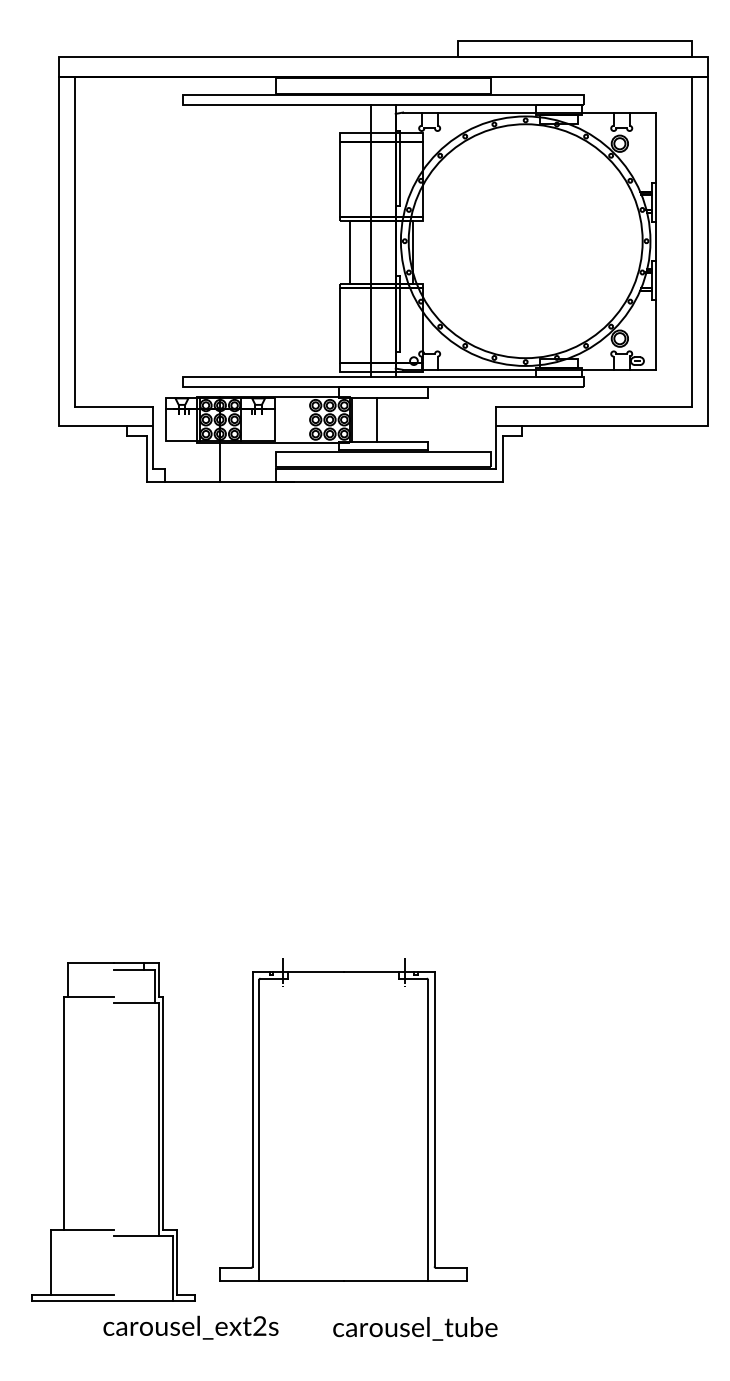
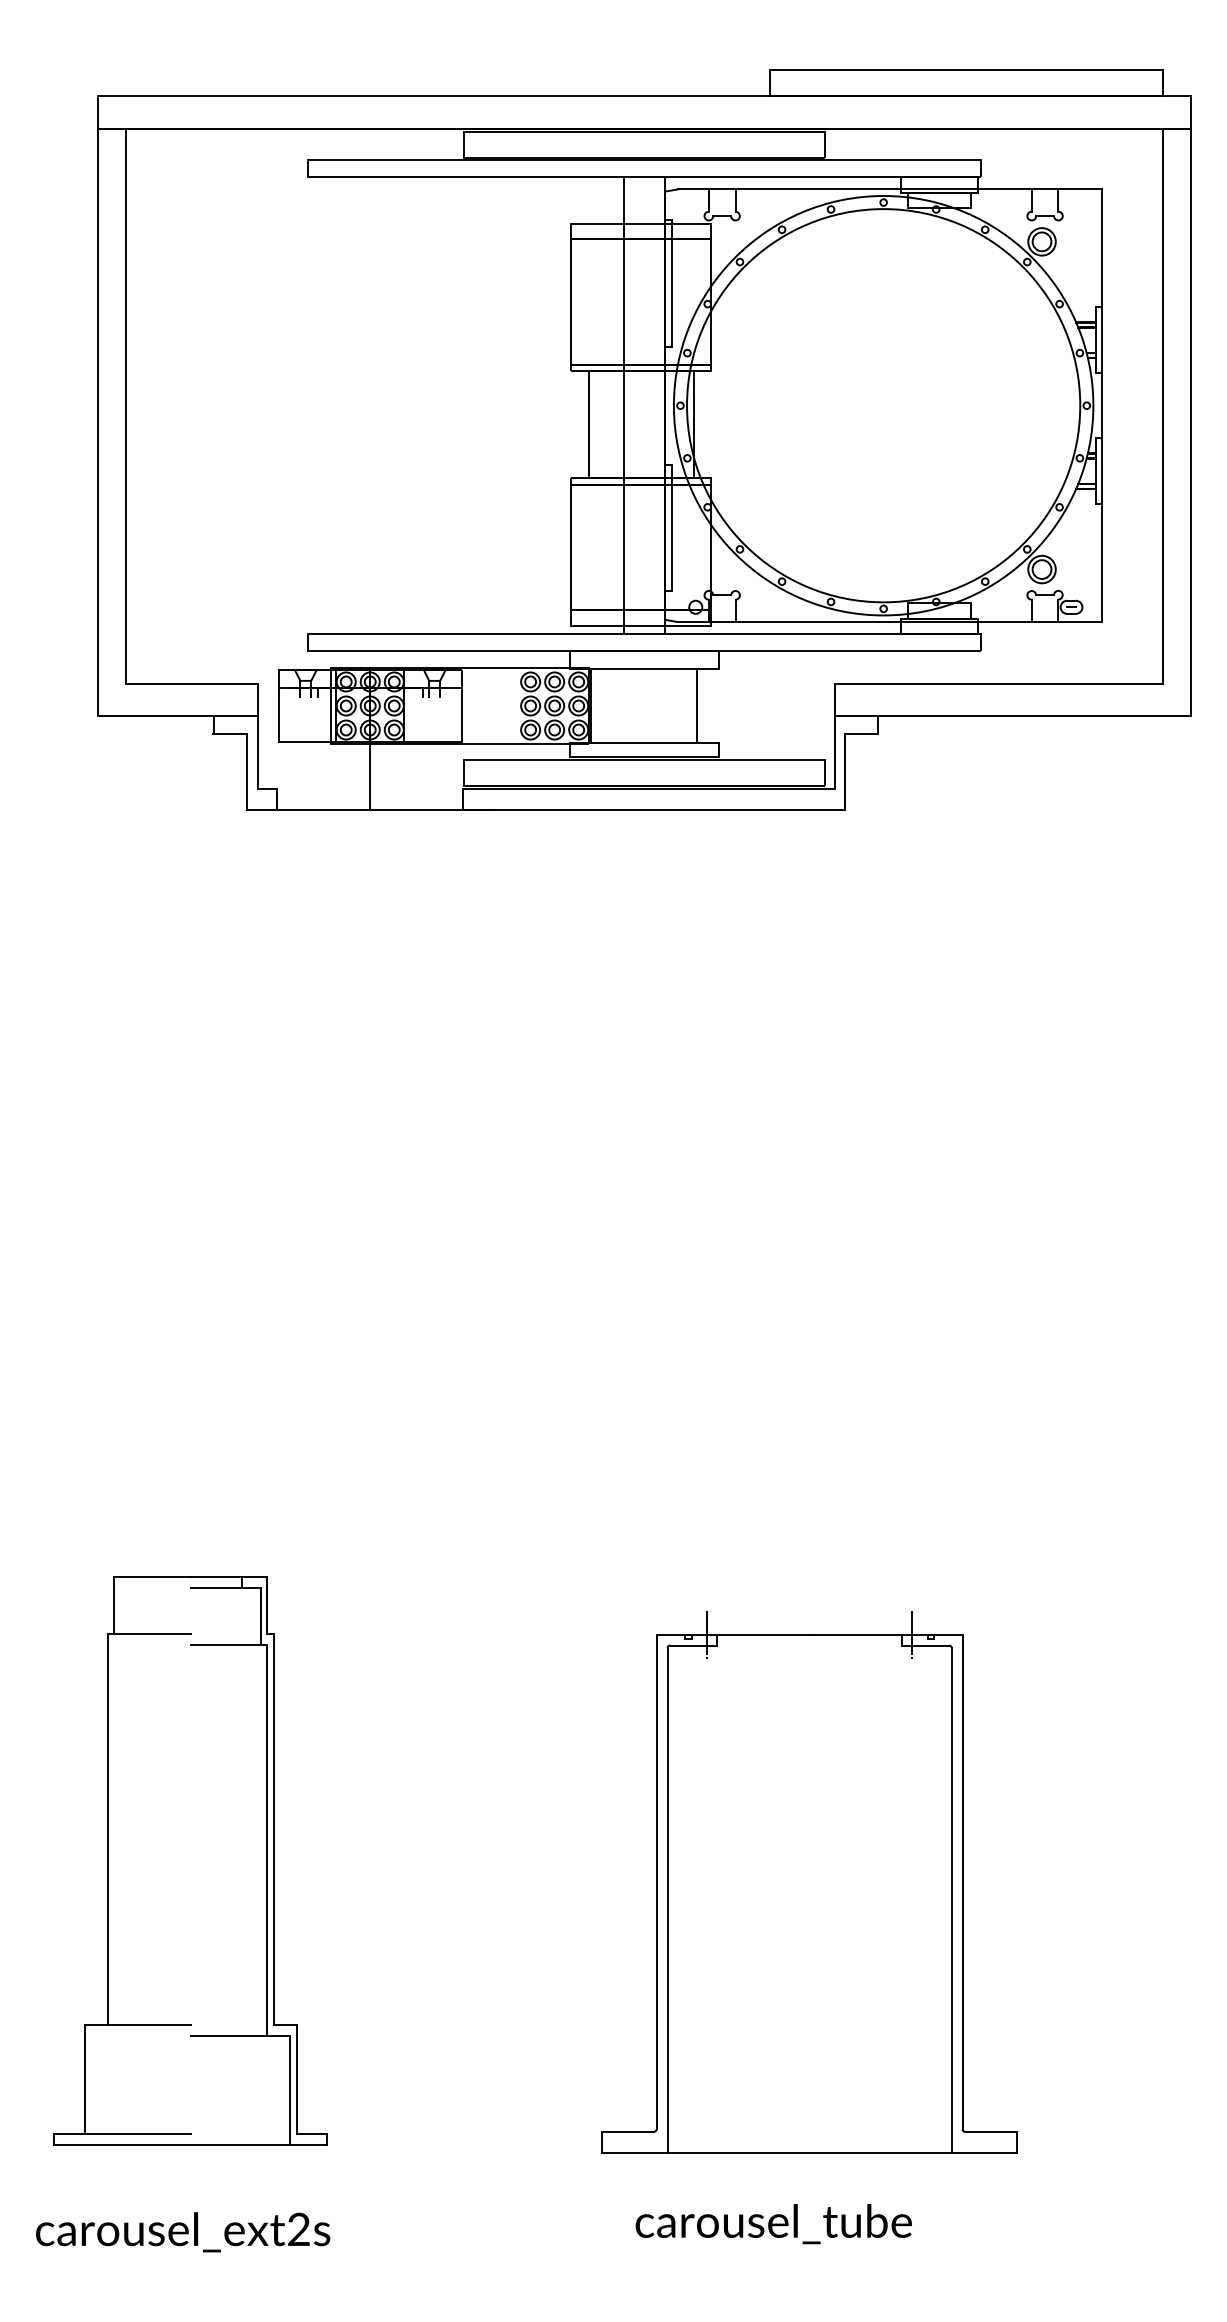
line: (376, 419) -> (696, 705), moved
part: (343, 1119) -> (809, 1882), moved
part: (113, 1131) -> (190, 1860), moved
text: (190, 1327) -> (182, 2231), moved
text: (415, 1328) -> (774, 2223), moved

